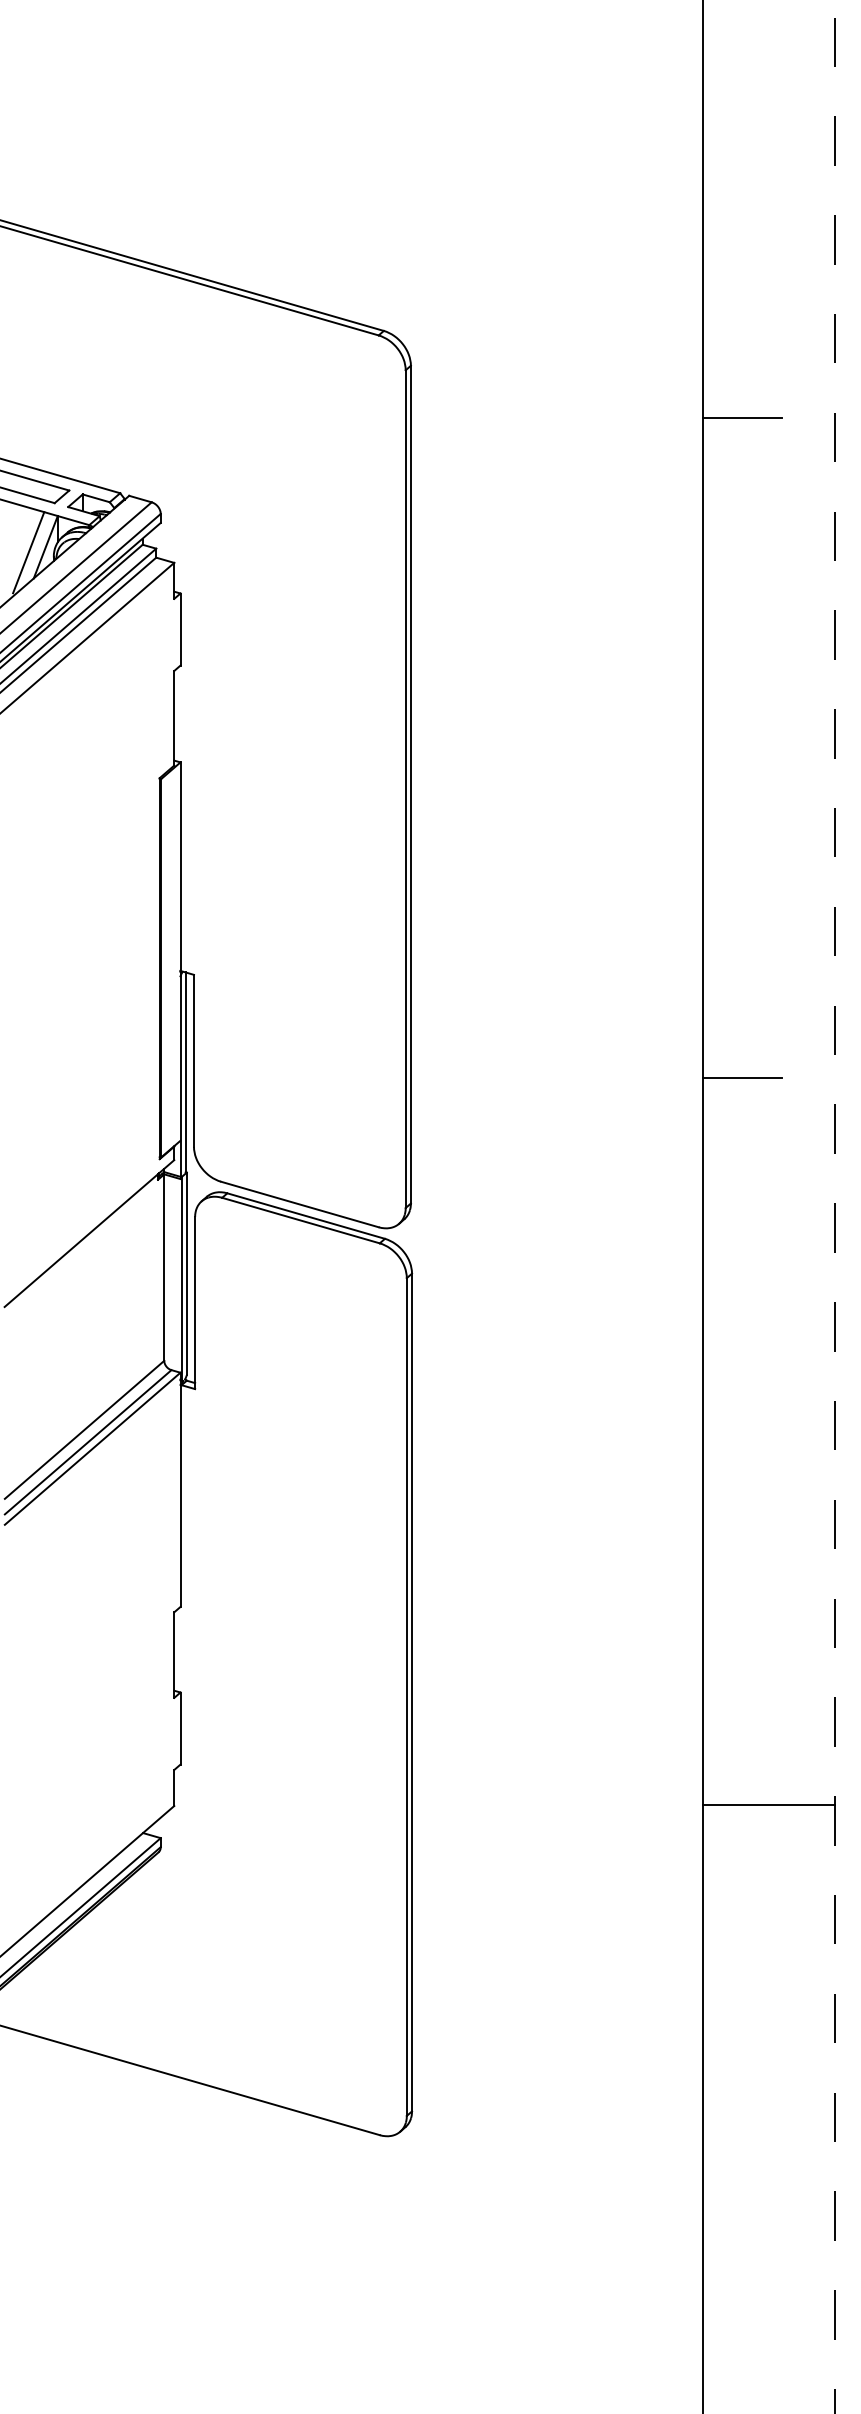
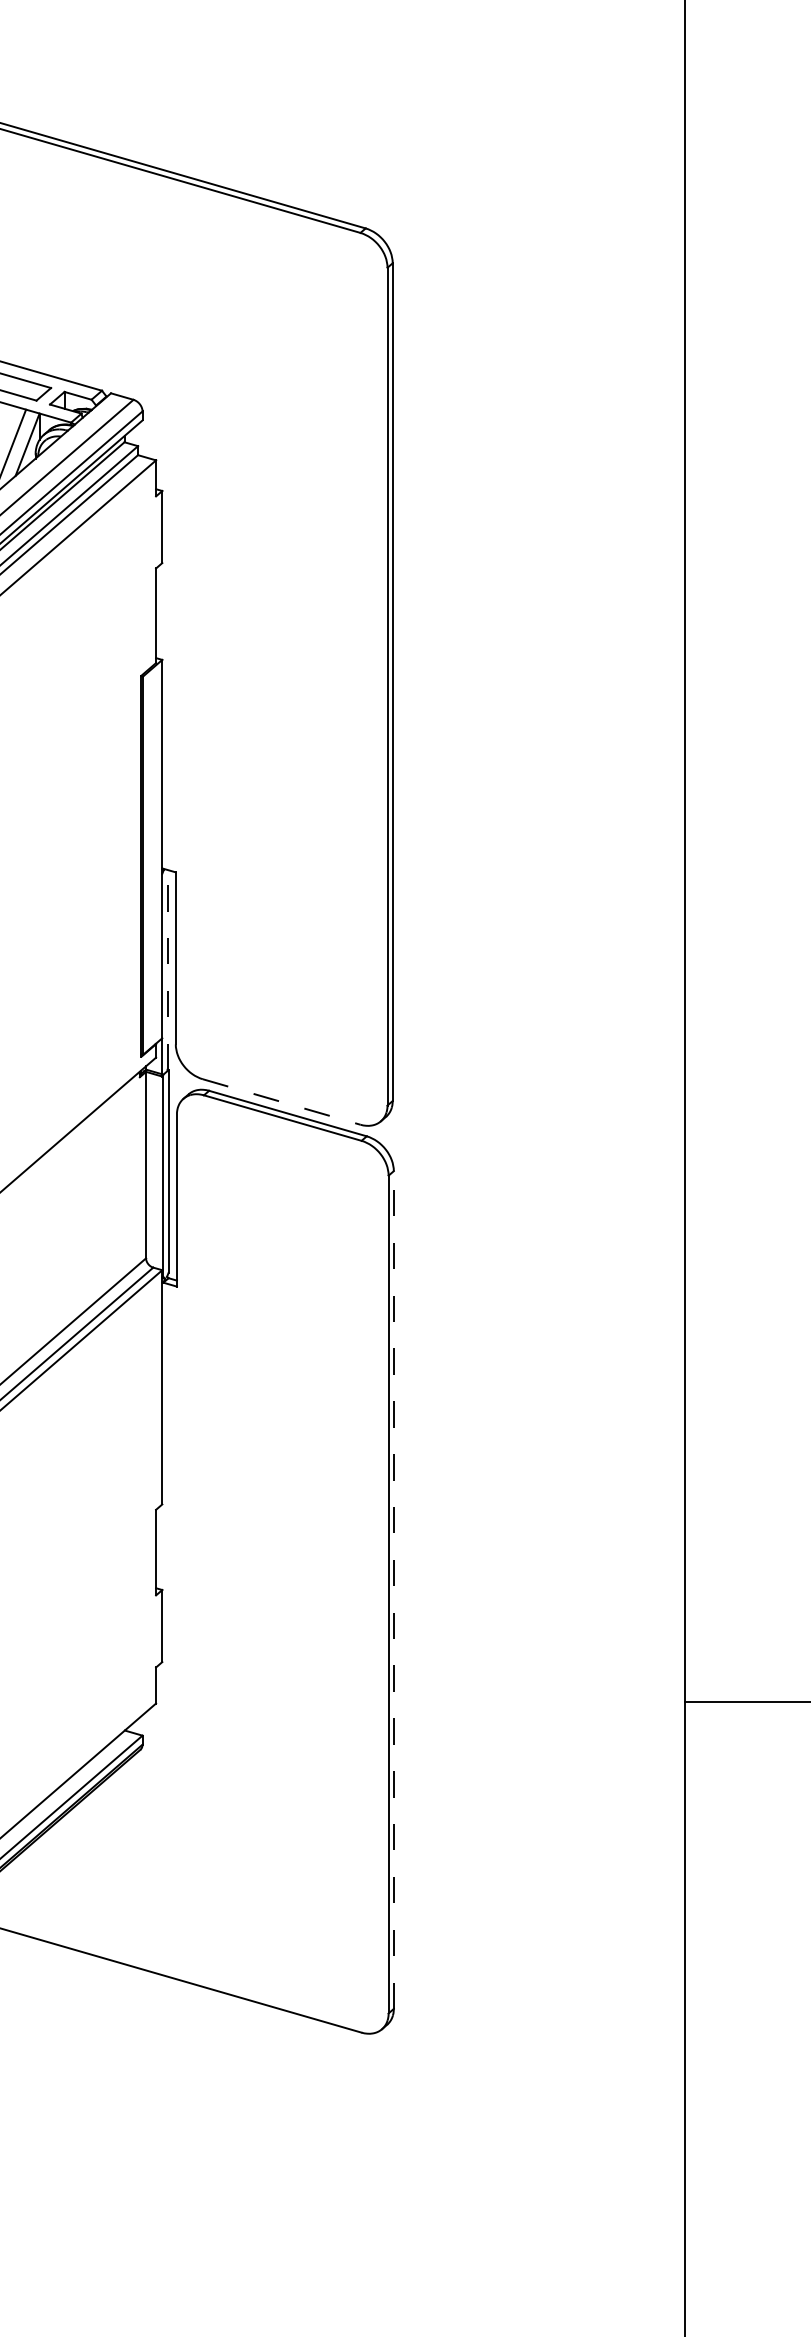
line: (742, 417) -> (724, 315), removed
line: (185, 1072) -> (167, 970), solid -> dashed
line: (742, 1078) -> (724, 976), removed
line: (300, 1204) -> (282, 1102), solid -> dashed
line: (412, 1692) -> (394, 1590), solid -> dashed

